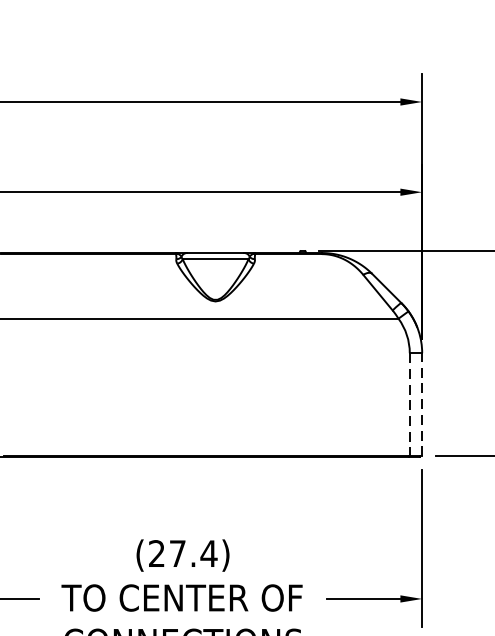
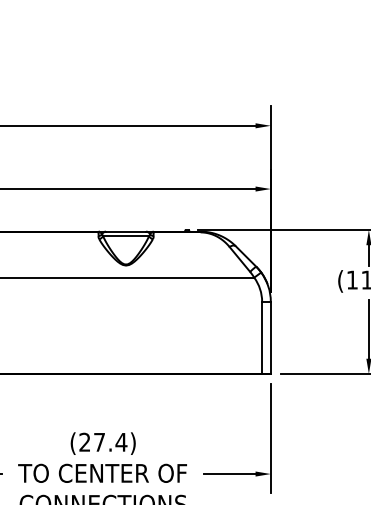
line: (421, 404) -> (270, 337), dashed -> solid
line: (410, 405) -> (262, 338), dashed -> solid

